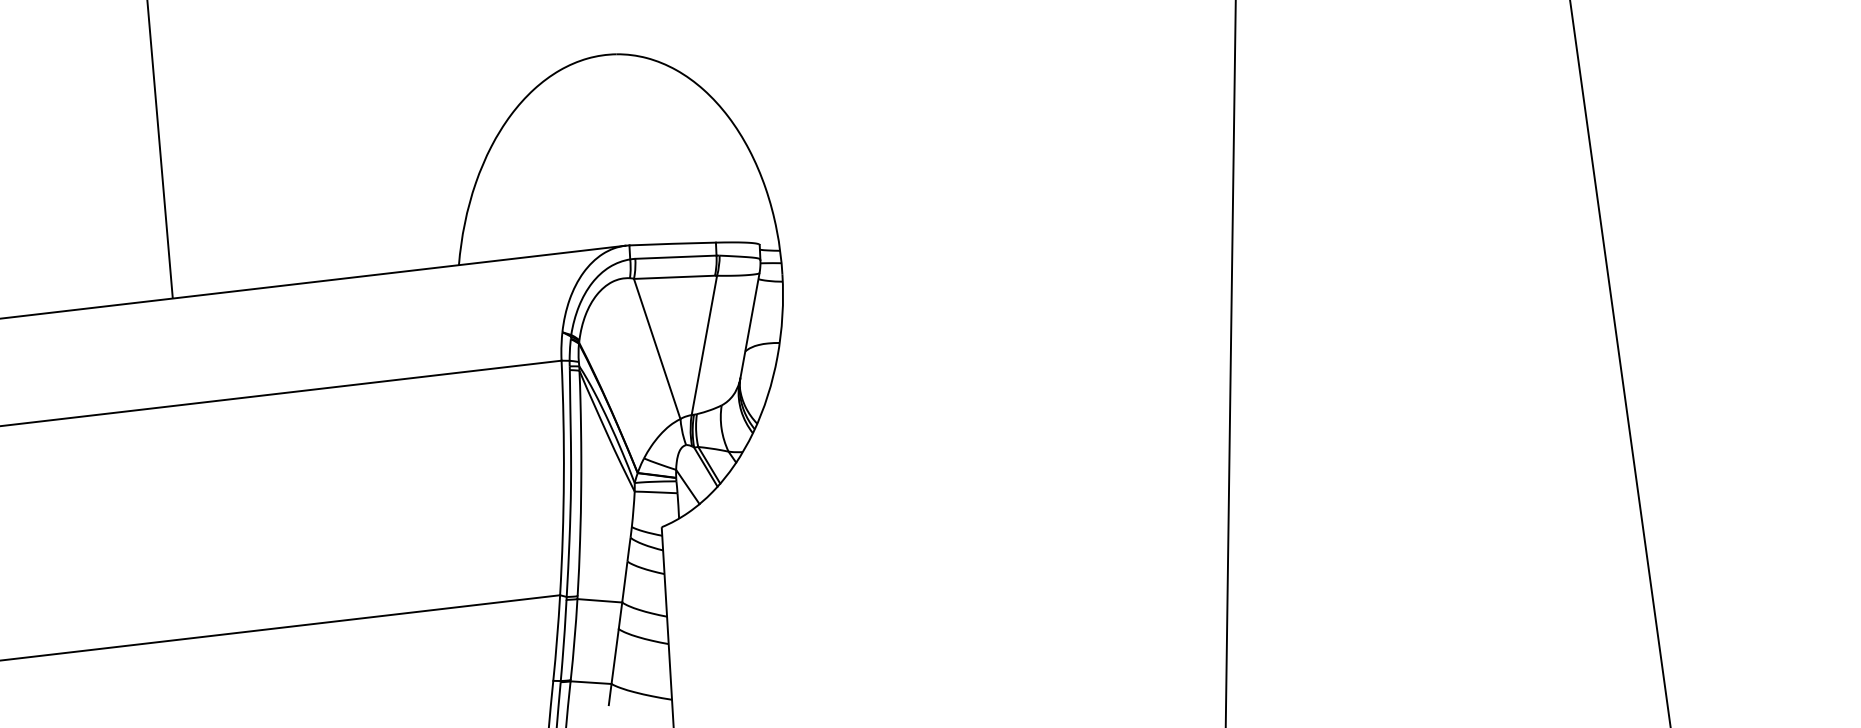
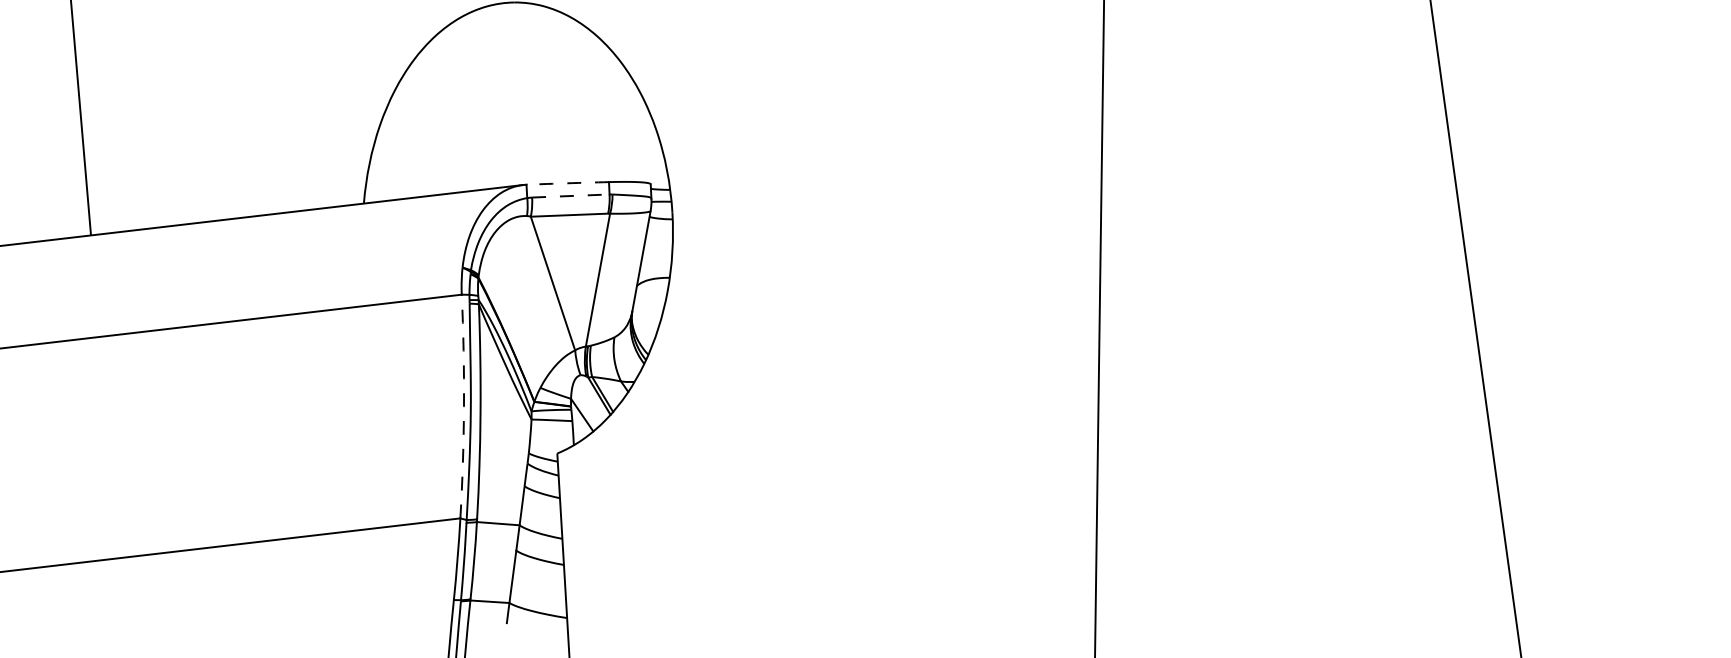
arc: (672, 243) -> (567, 182), solid -> dashed
line: (675, 257) -> (570, 196), solid -> dashed
arc: (563, 477) -> (463, 406), solid -> dashed

